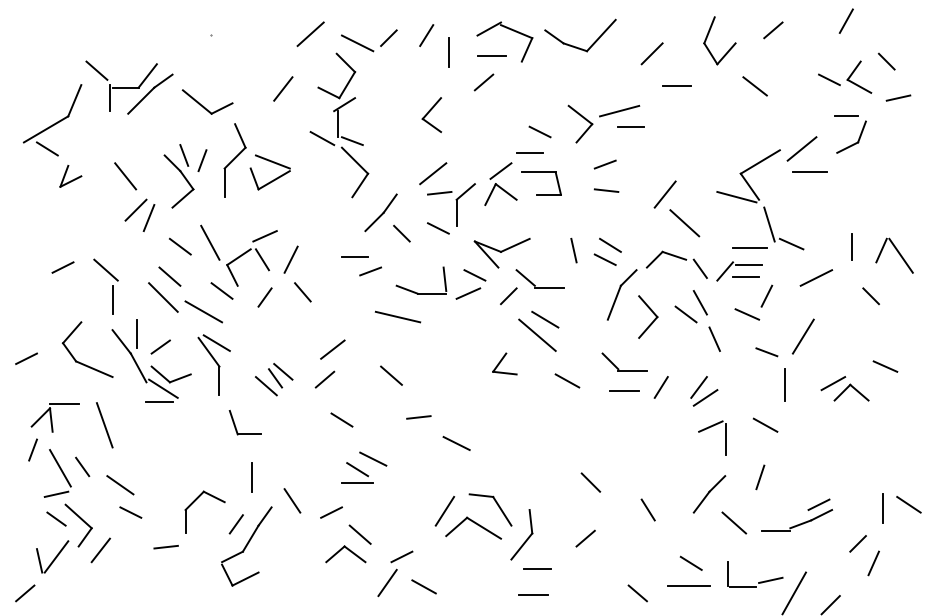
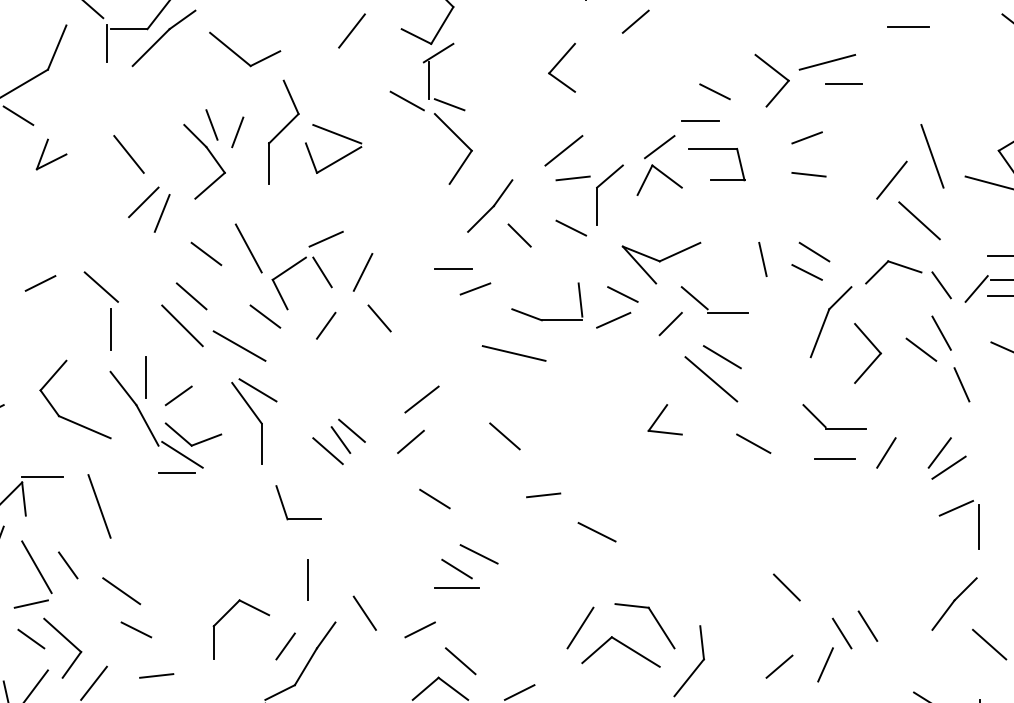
line: (693, 177) -> (931, 156), added
line: (629, 514) -> (841, 632), added
line: (618, 537) -> (825, 665), added
line: (165, 547) -> (155, 676), moved

